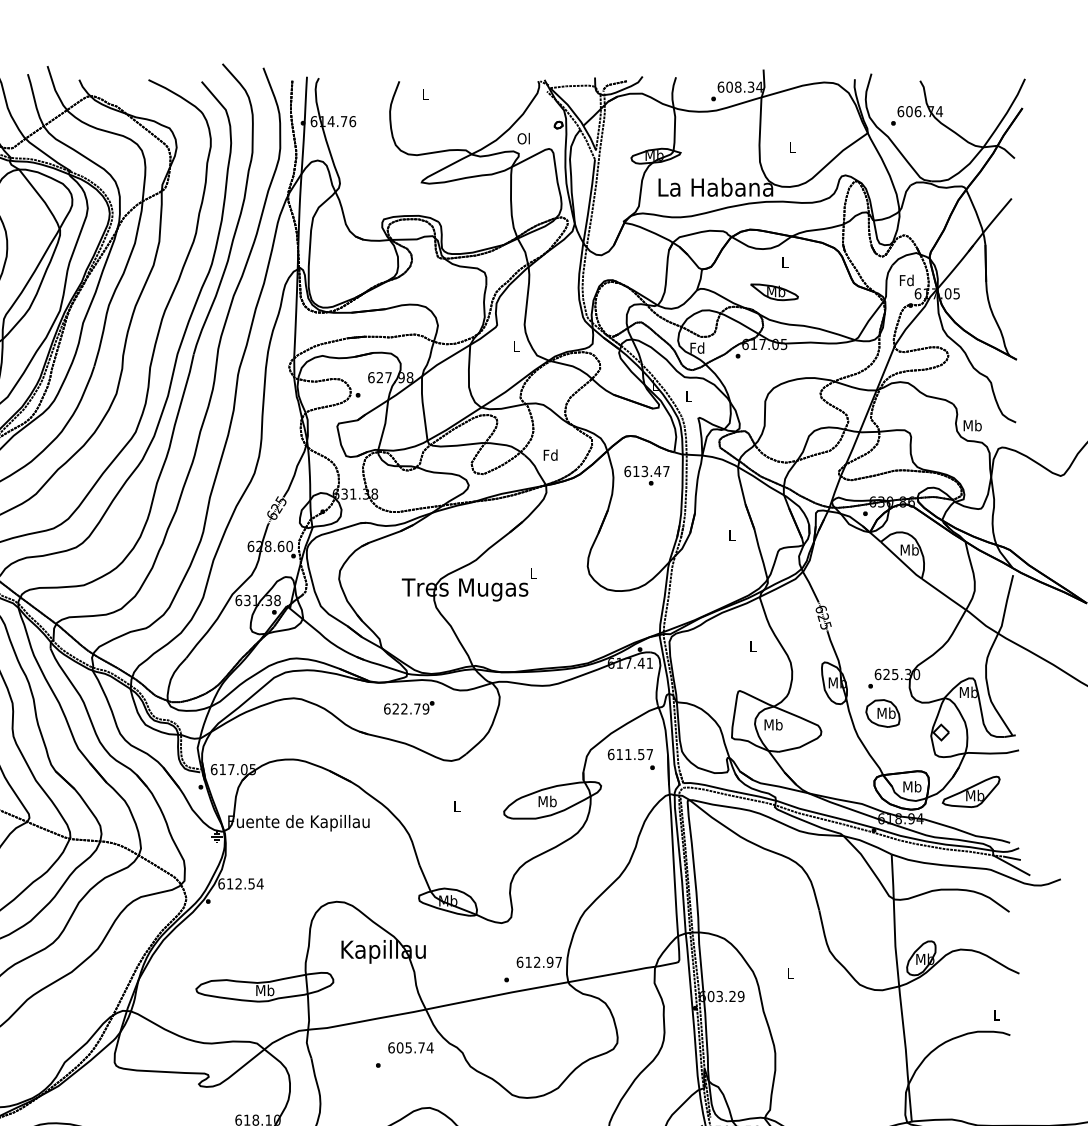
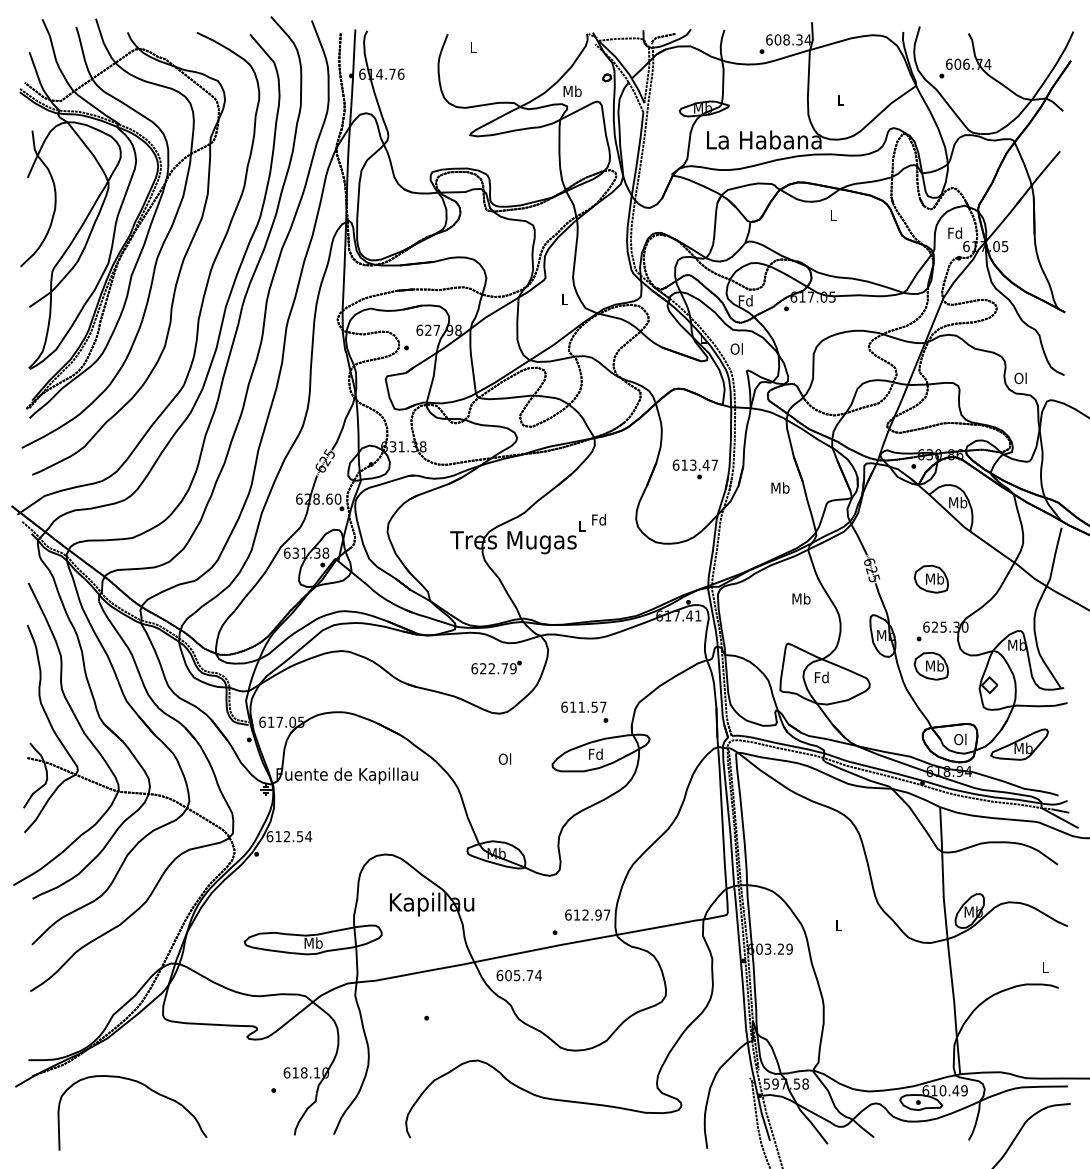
text: (524, 138) -> (572, 91), Ol -> Mb
part: (774, 291) -> (822, 244), removed
text: (688, 395) -> (736, 348), L -> Ol
text: (973, 425) -> (1021, 378), Mb -> Ol
text: (550, 454) -> (598, 519), moved
text: (646, 475) -> (694, 469), moved
text: (732, 534) -> (780, 487), L -> Mb
part: (882, 625) -> (930, 578), added
text: (753, 645) -> (801, 598), L -> Mb
text: (409, 707) -> (496, 667), moved
text: (774, 724) -> (822, 677), Mb -> Fd
text: (631, 758) -> (584, 711), moved
text: (912, 786) -> (960, 739), Mb -> Ol
text: (548, 800) -> (596, 753), Mb -> Fd
text: (456, 805) -> (504, 758), L -> Ol
text: (411, 1047) -> (519, 975), moved

